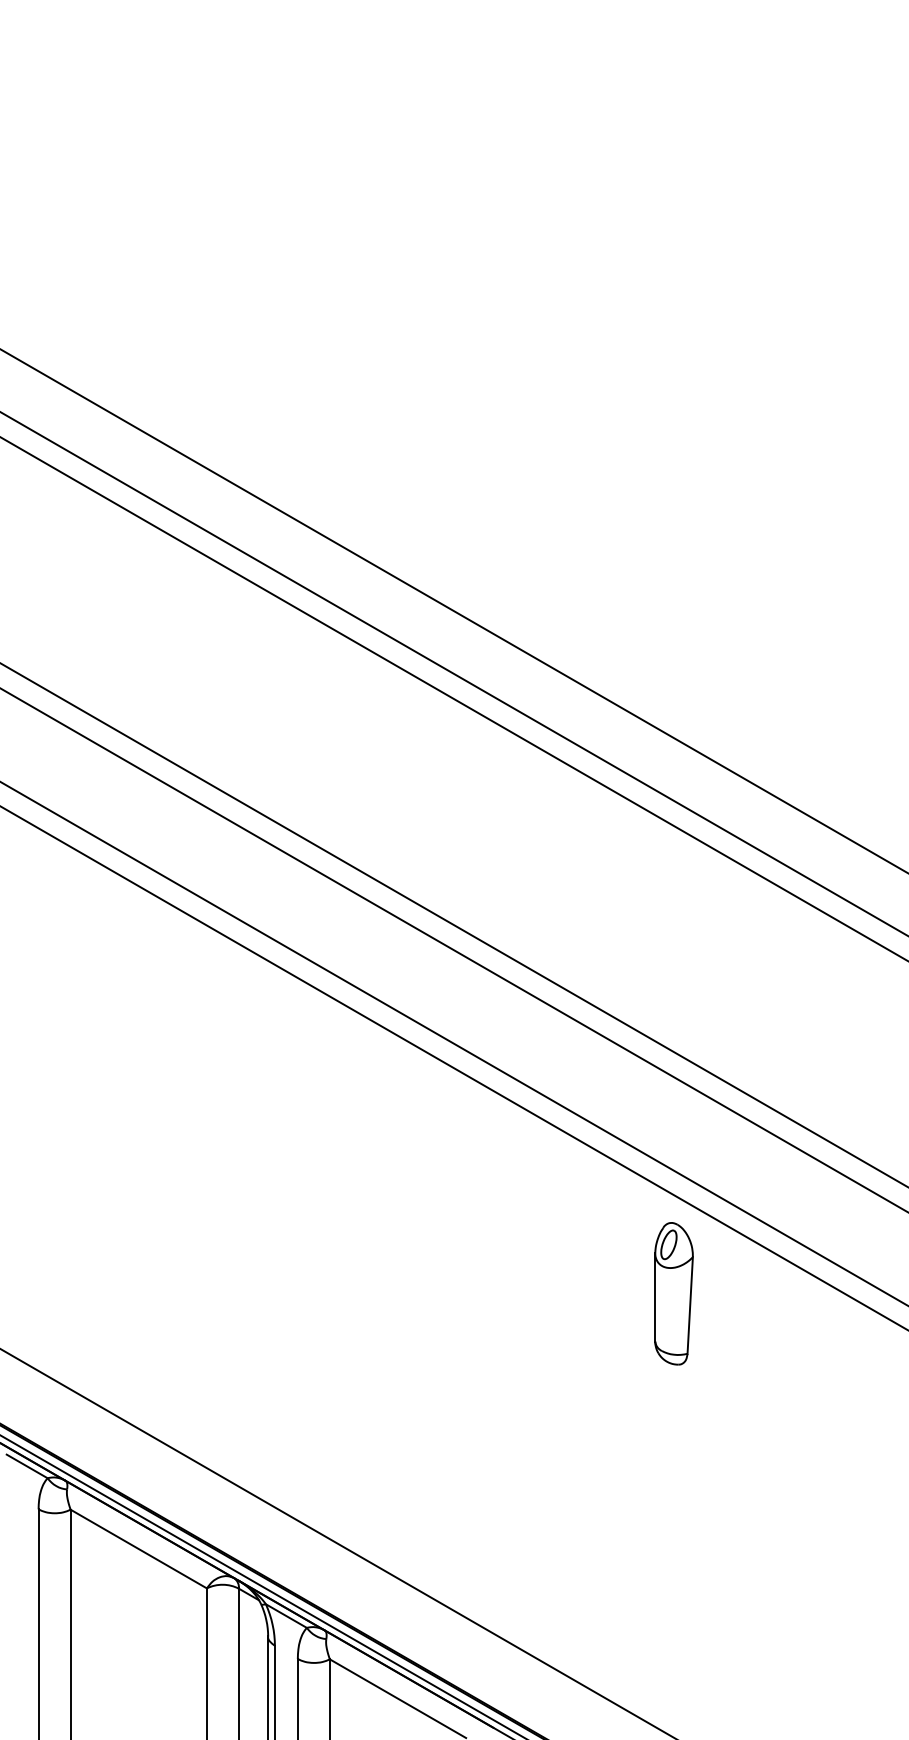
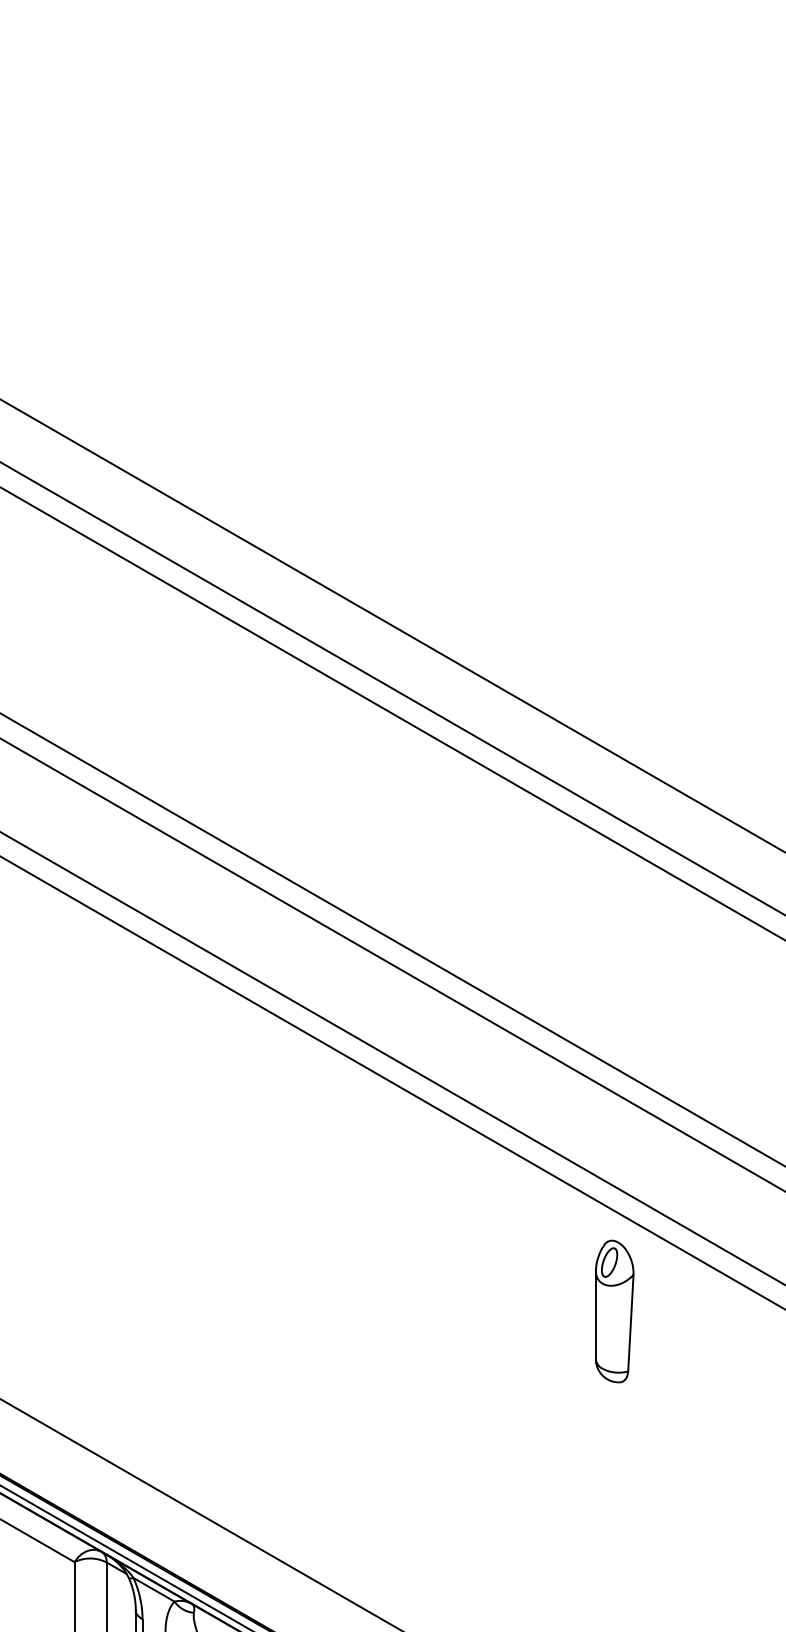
part: (673, 1293) -> (614, 1311), moved

